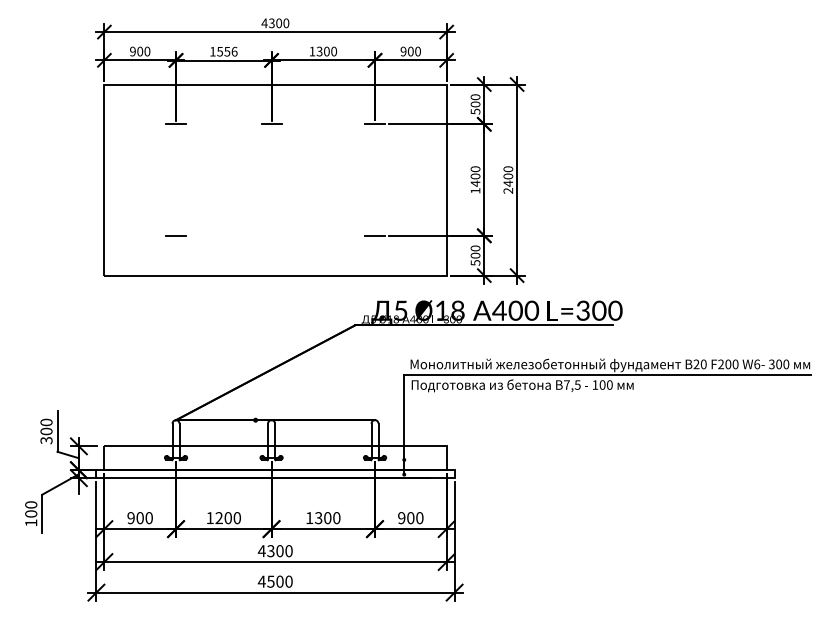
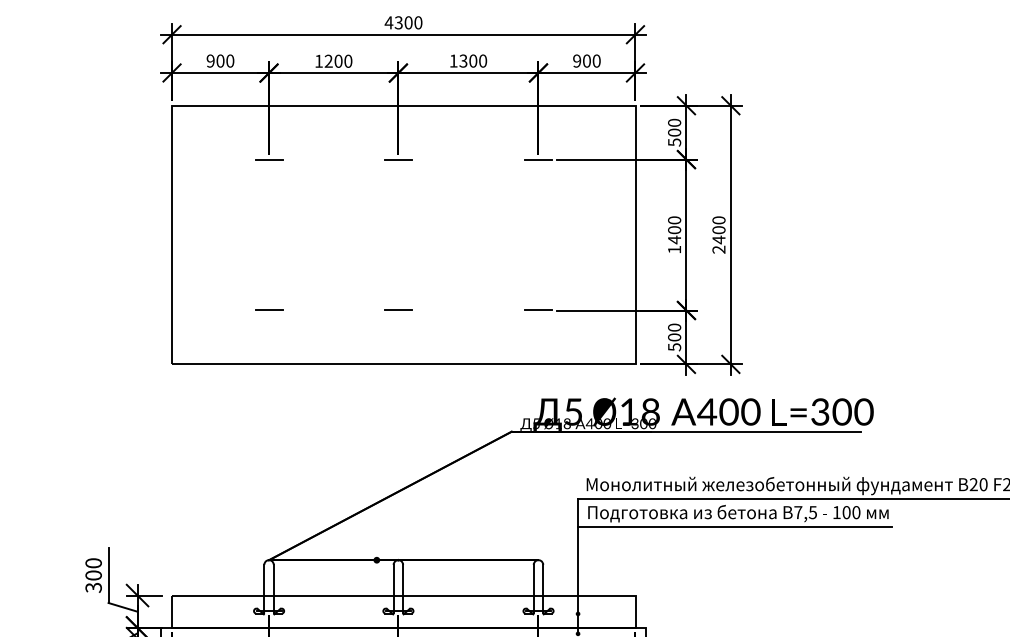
text: (227, 51) -> (338, 60), 1556 -> 1200
line: (271, 235) -> (398, 310), added
line: (520, 395) -> (735, 526), added

